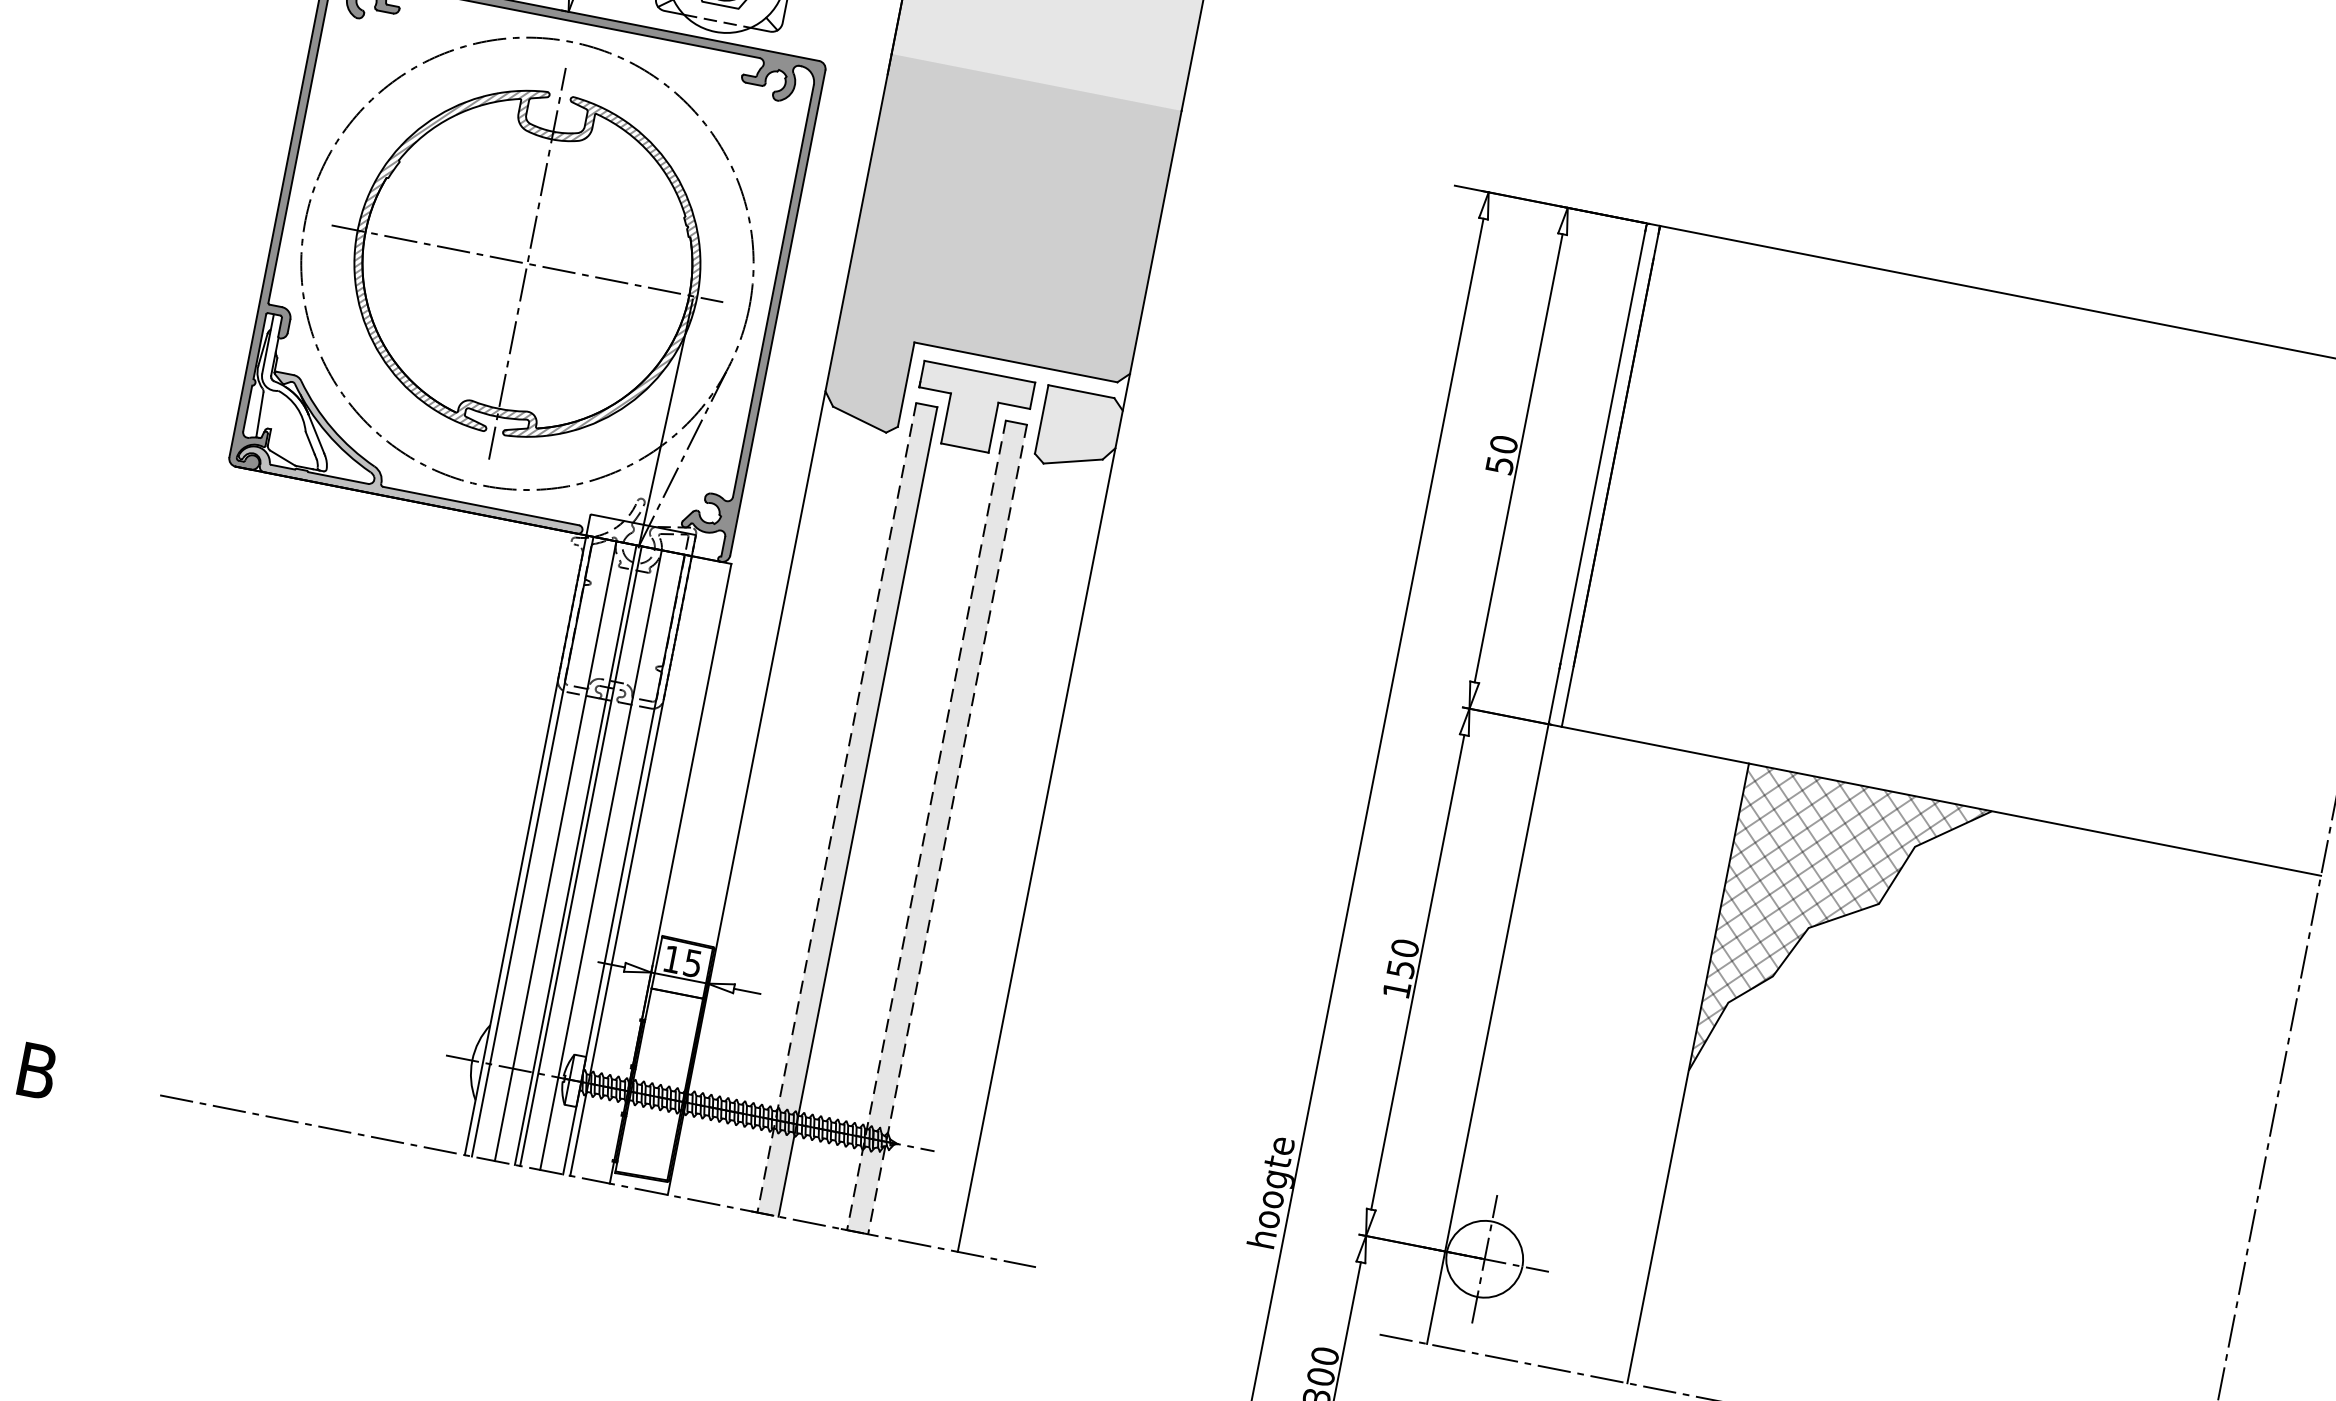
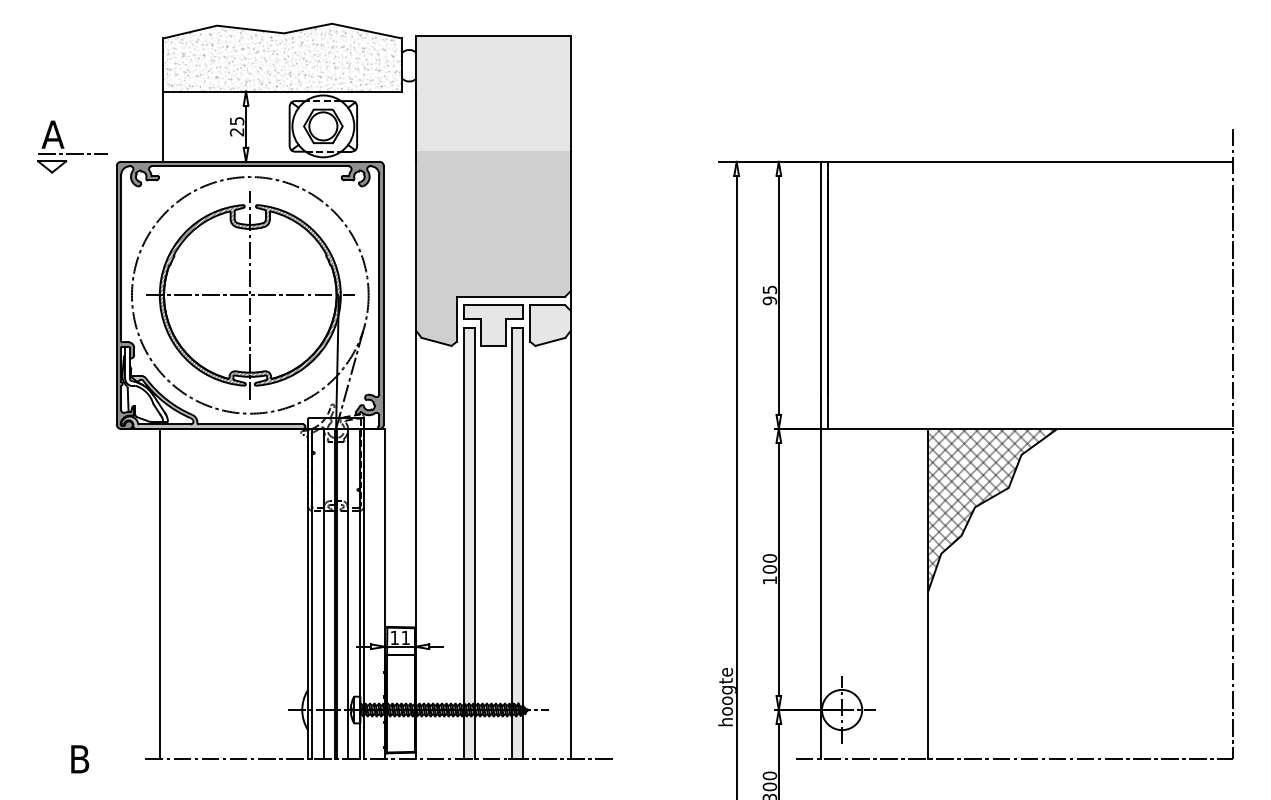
text: (1501, 455) -> (769, 295), 50 -> 95
line: (249, 789) -> (160, 593), added
line: (835, 807) -> (463, 543), dashed -> solid
line: (925, 825) -> (511, 543), dashed -> solid
line: (948, 829) -> (523, 543), dashed -> solid
text: (692, 964) -> (405, 638), 15 -> 11
text: (1400, 968) -> (769, 569), 150 -> 100

